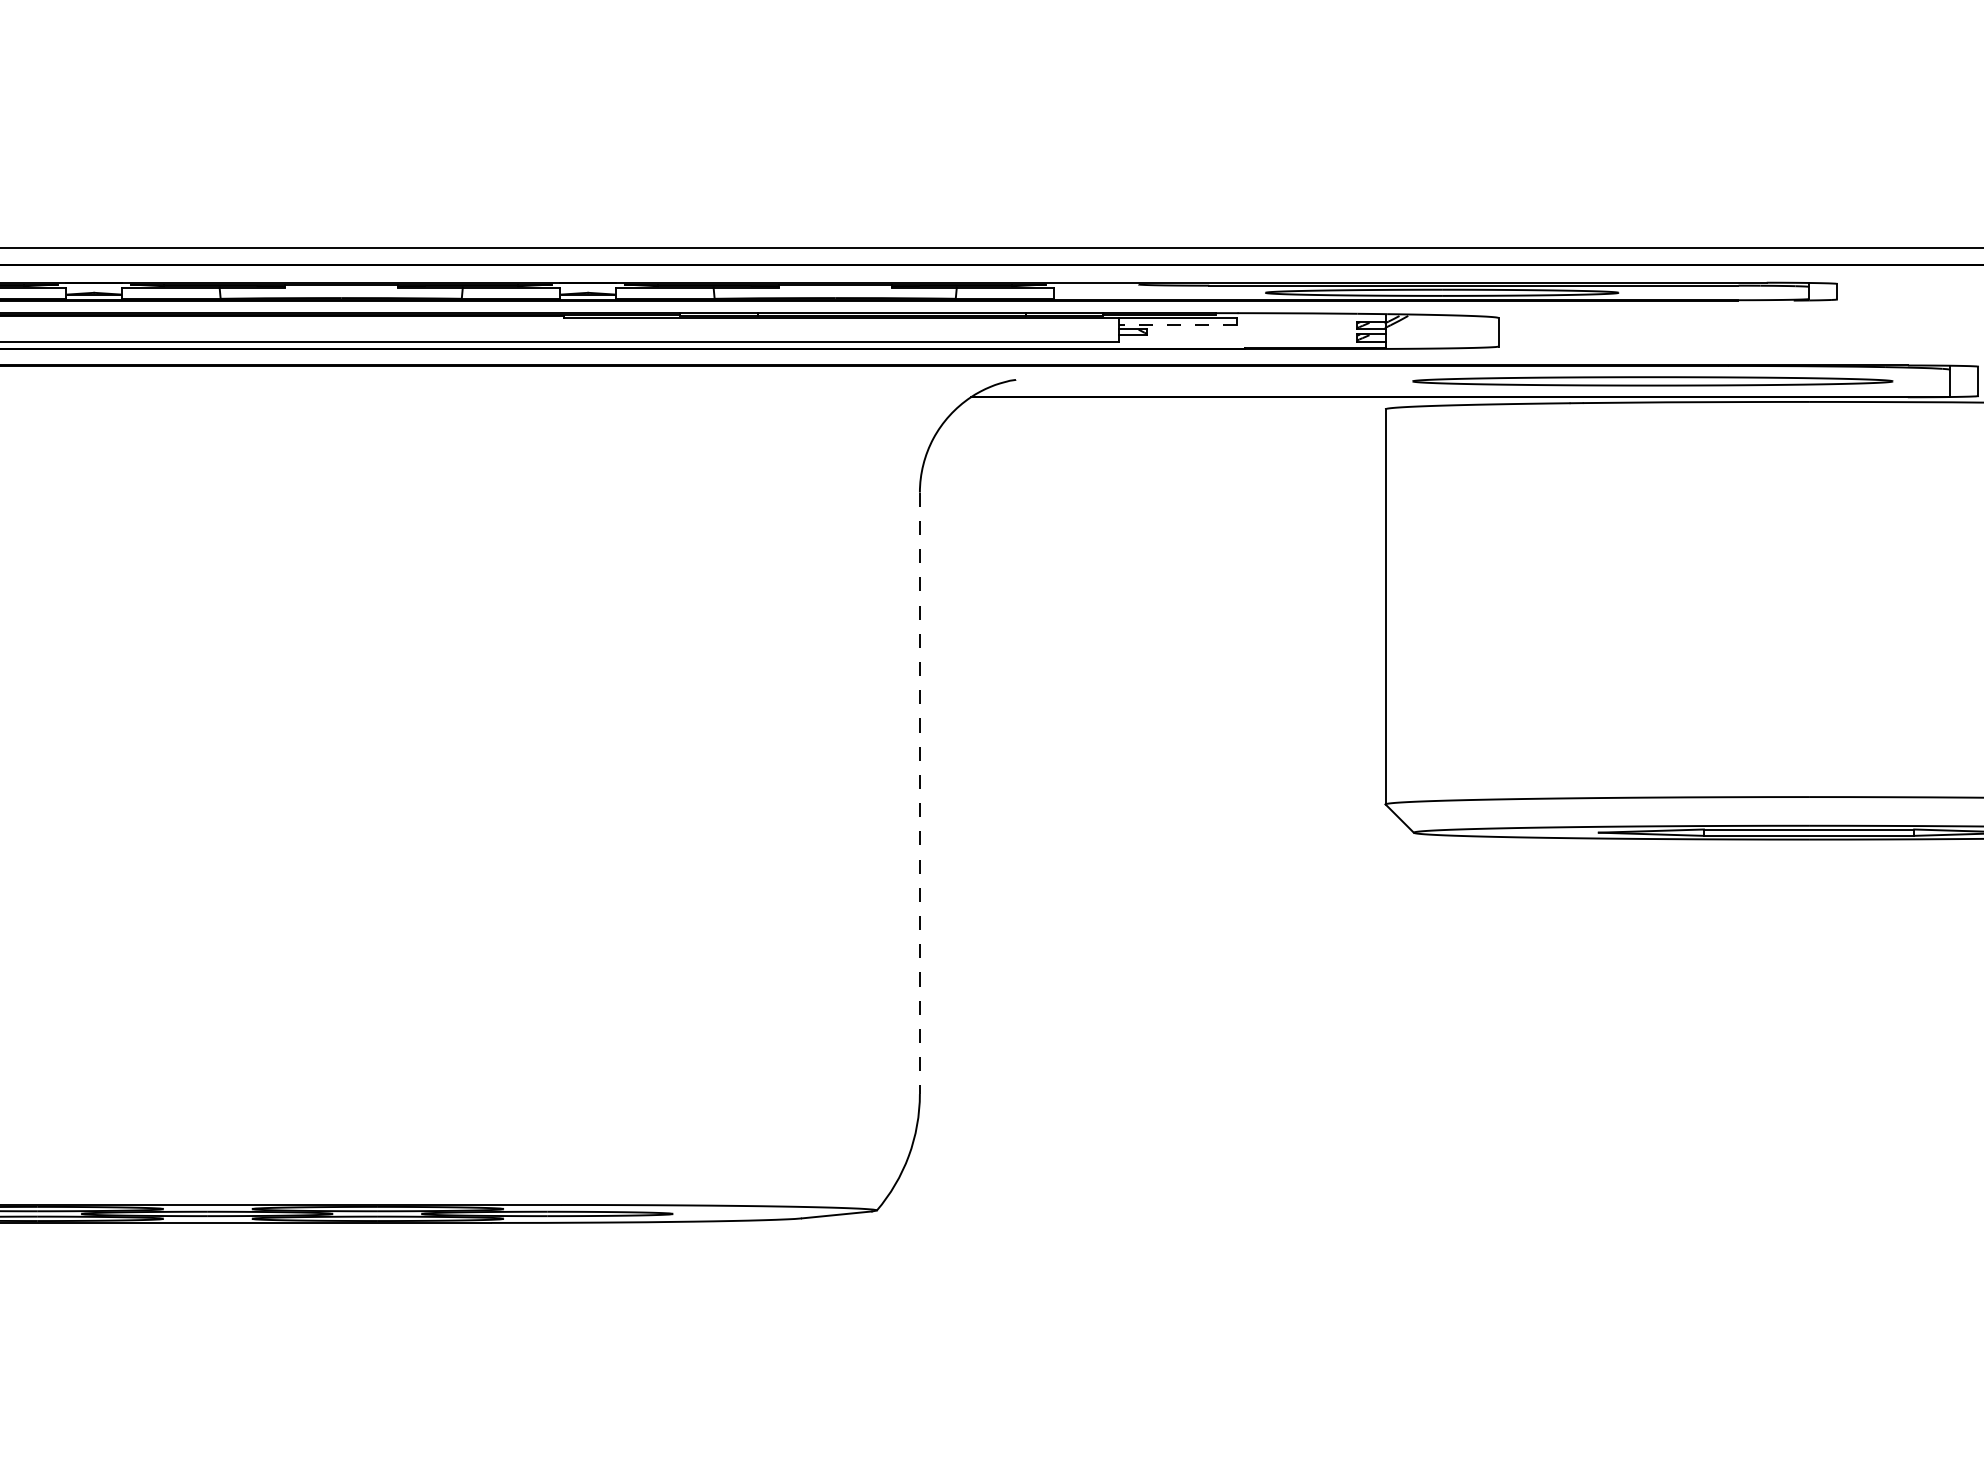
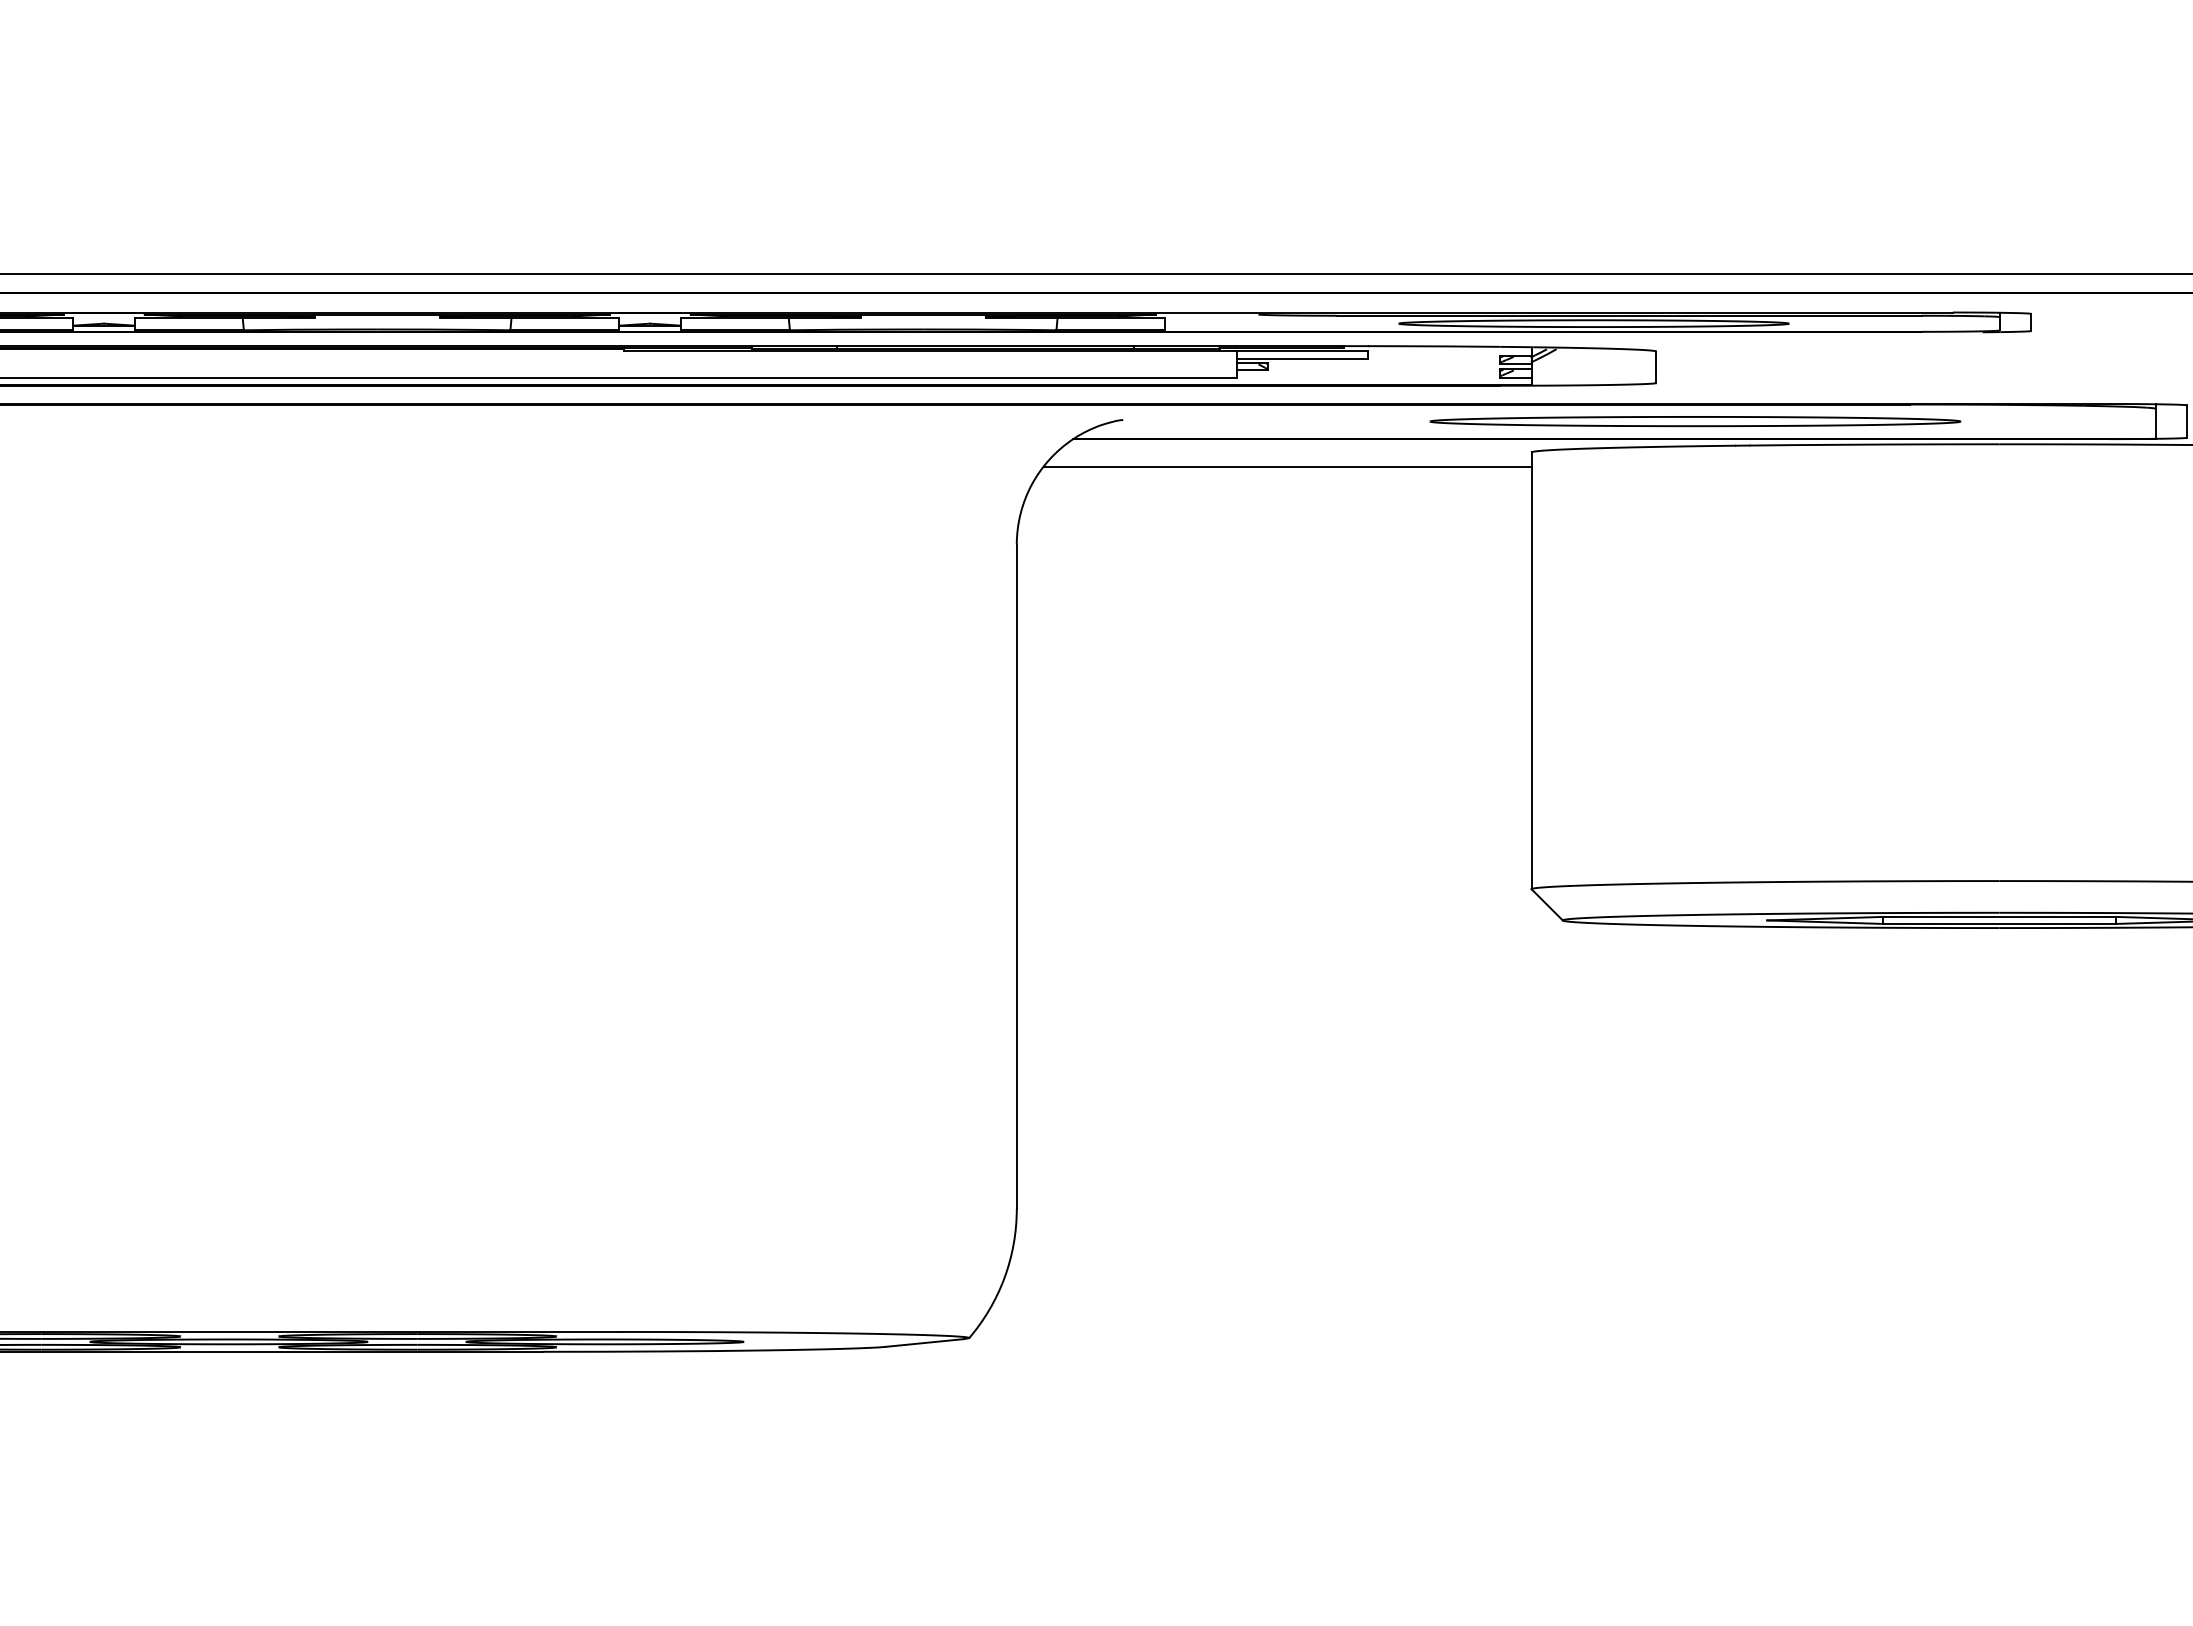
line: (1177, 324) -> (1301, 358), dashed -> solid
part: (1652, 381) -> (1695, 421), moved
line: (1164, 422) -> (1287, 467), added
line: (919, 793) -> (1016, 877), dashed -> solid

